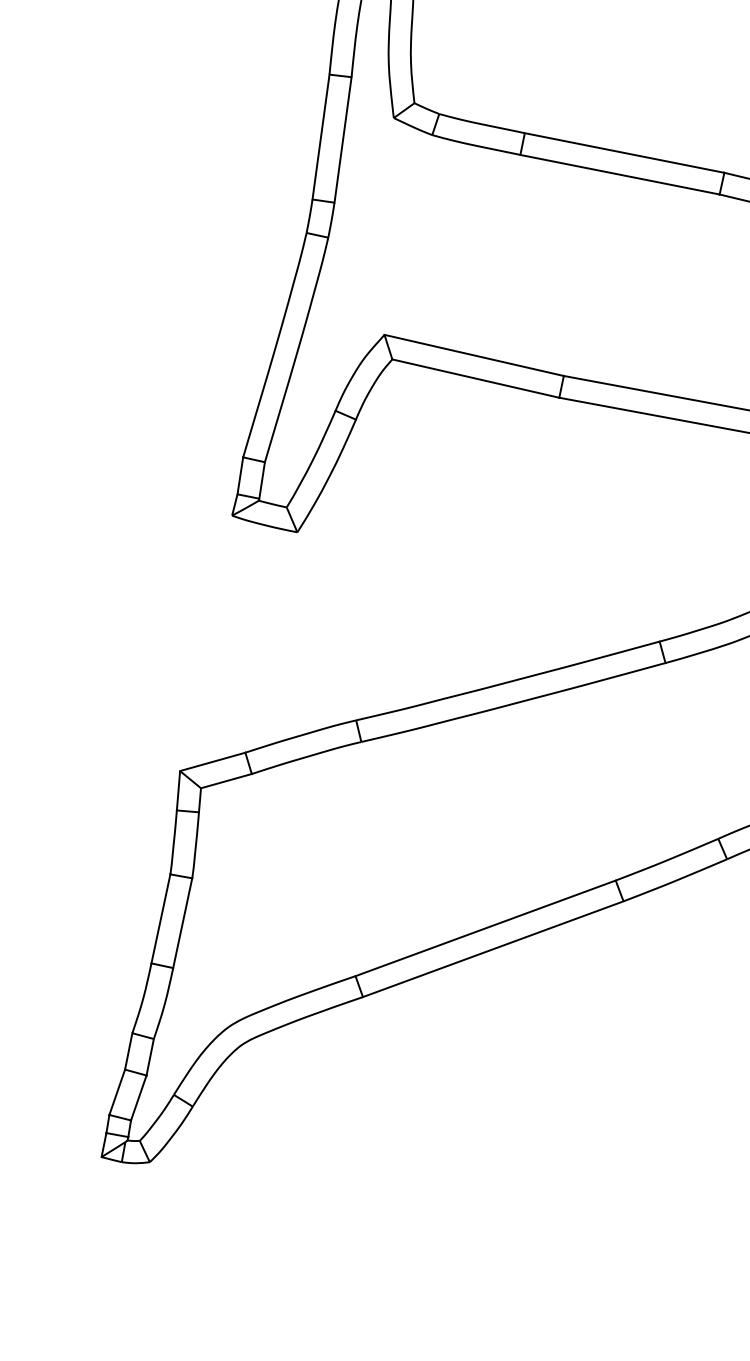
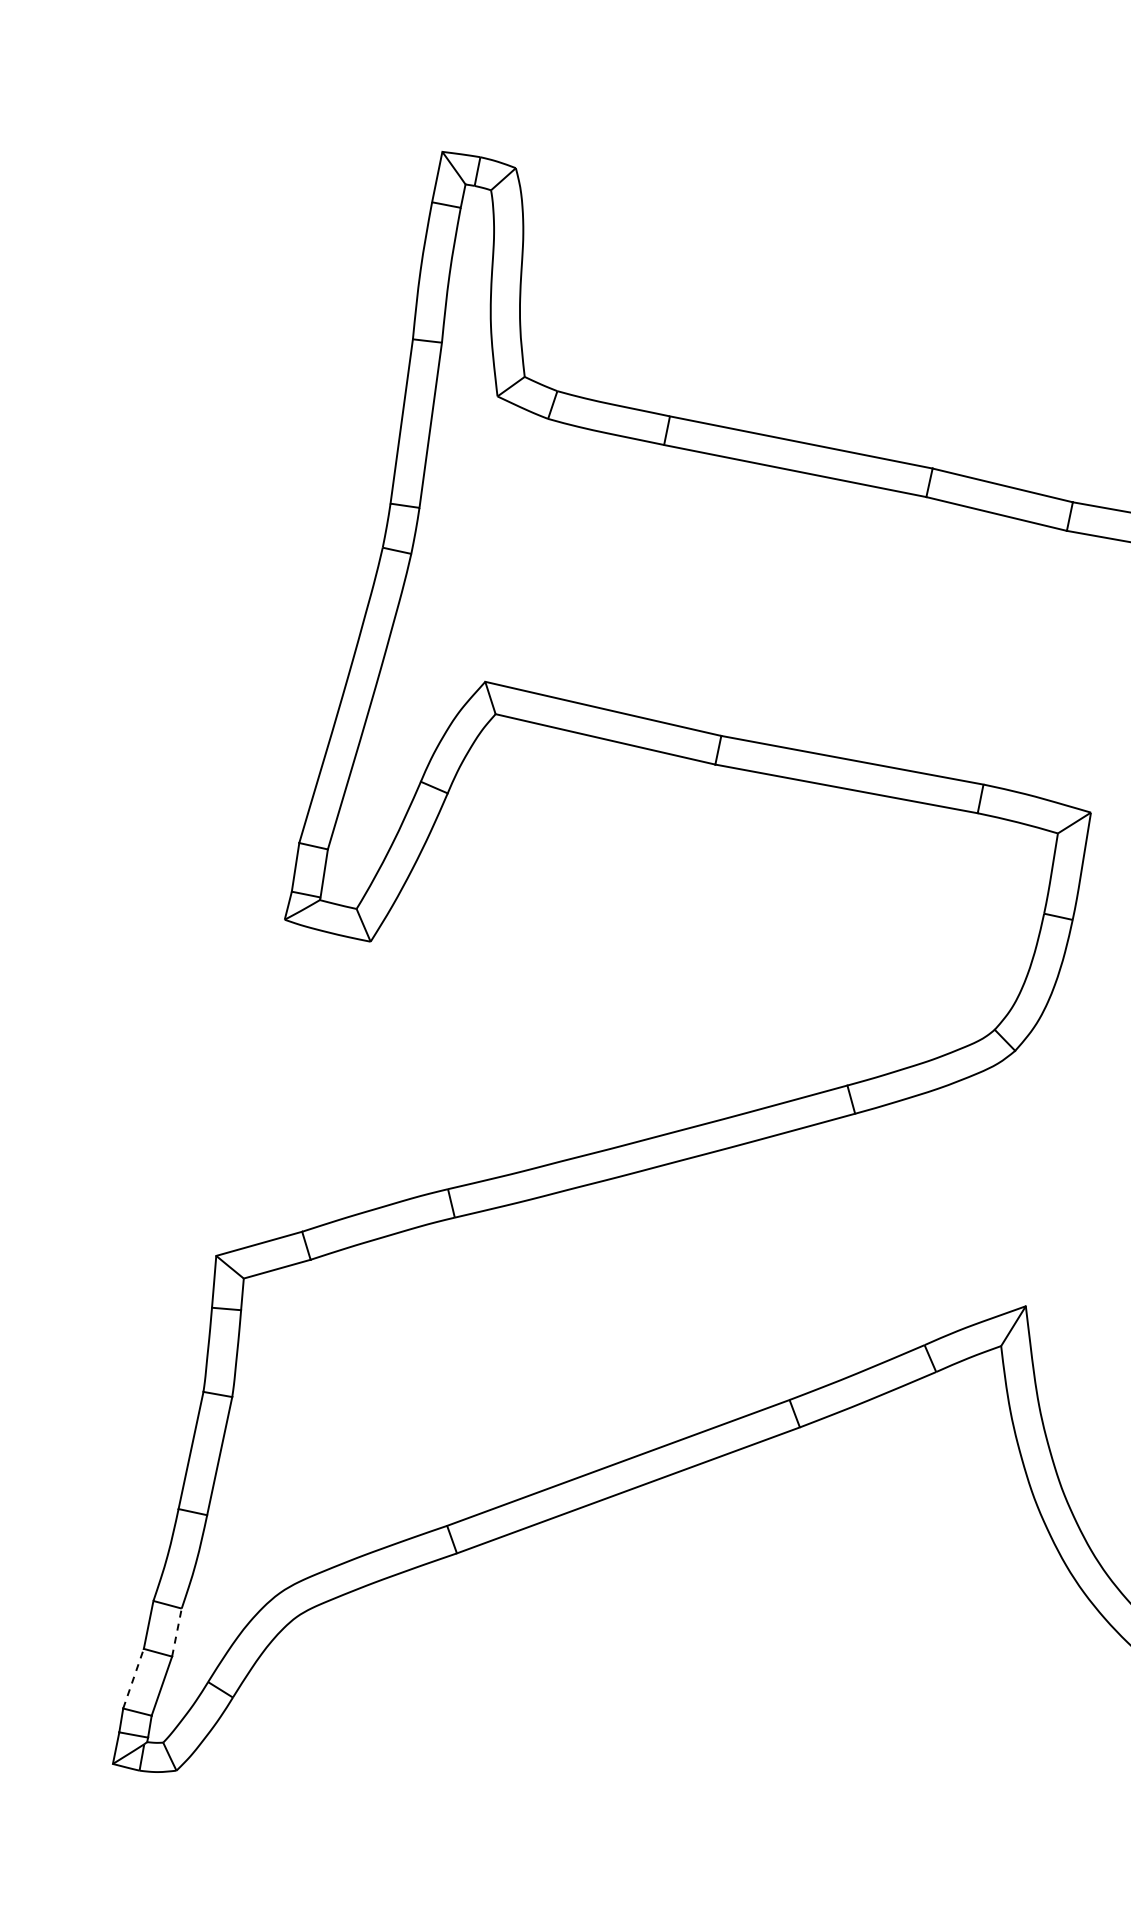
line: (150, 1057) -> (177, 1632), solid -> dashed
line: (117, 1092) -> (133, 1678), solid -> dashed

